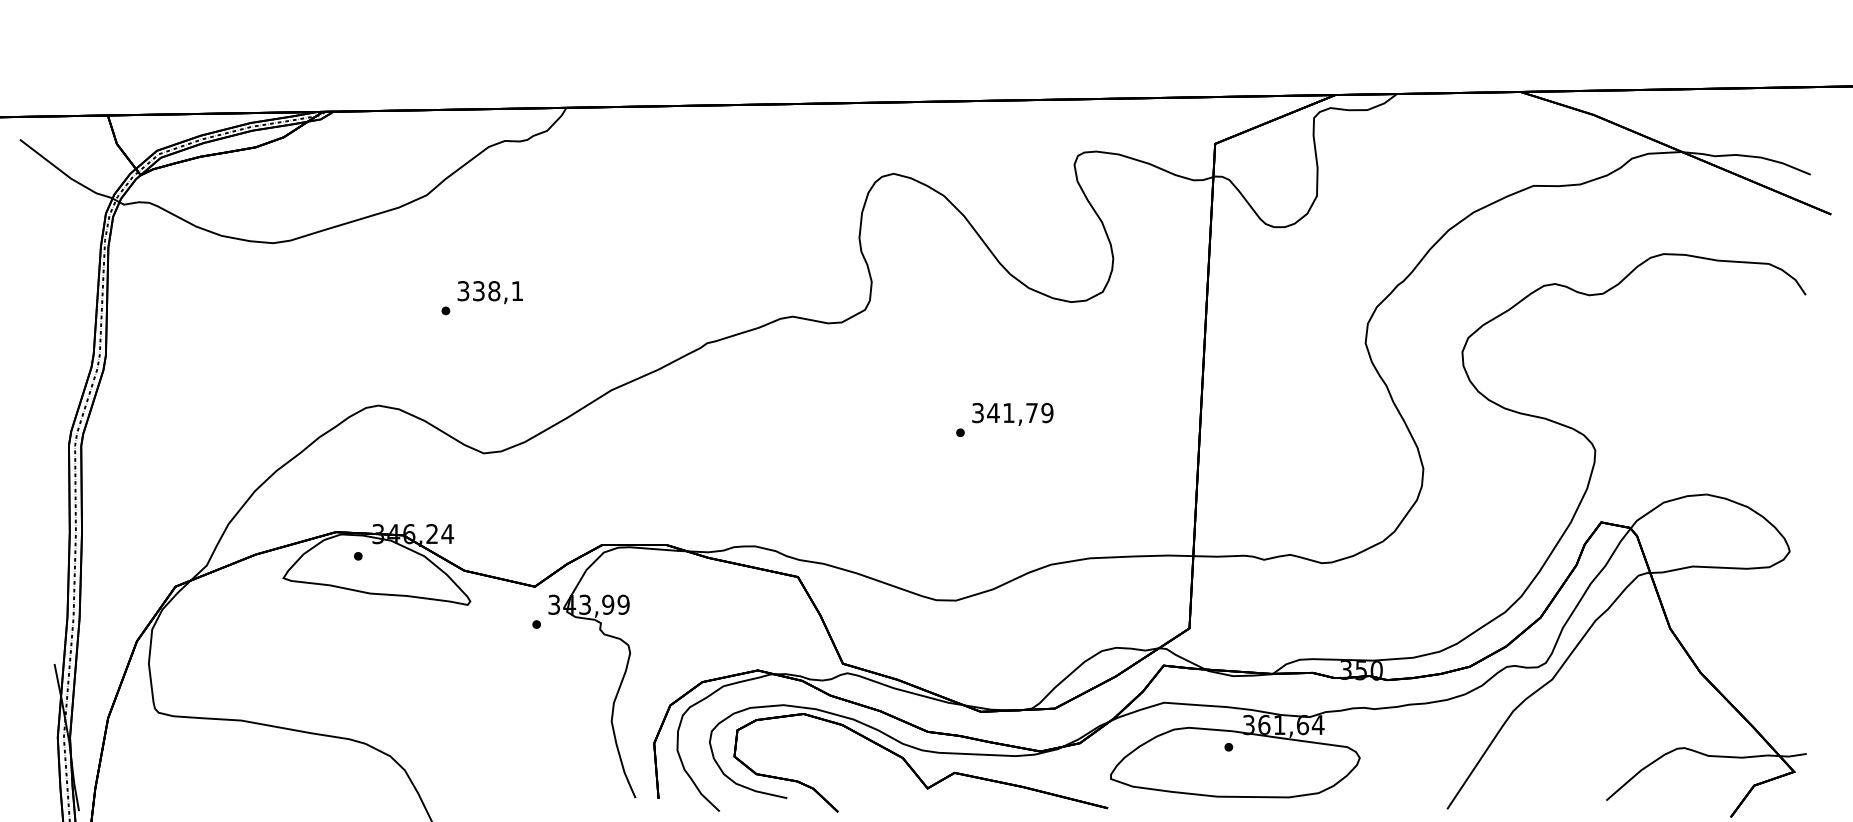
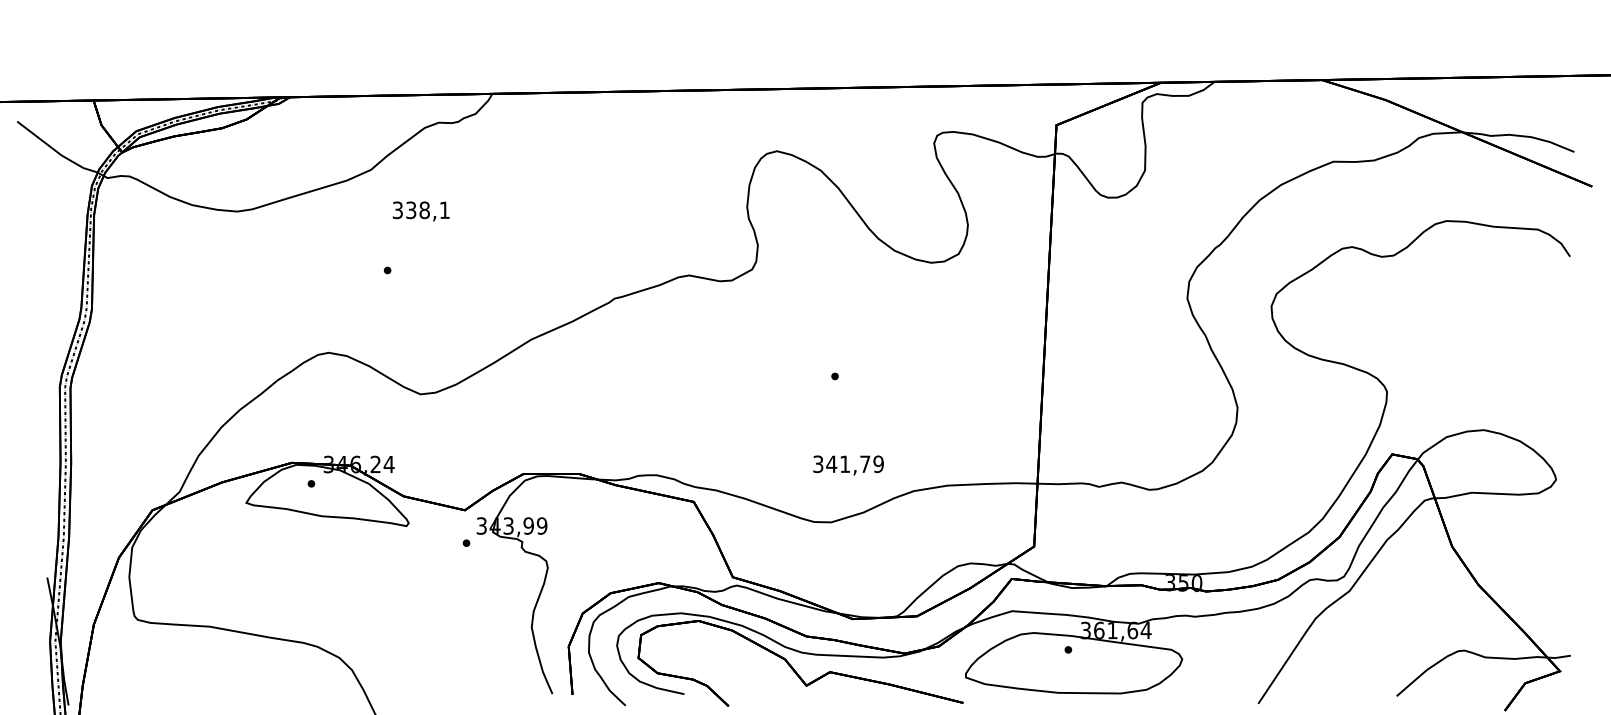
text: (489, 292) -> (420, 211), moved
text: (1012, 414) -> (848, 465), moved

